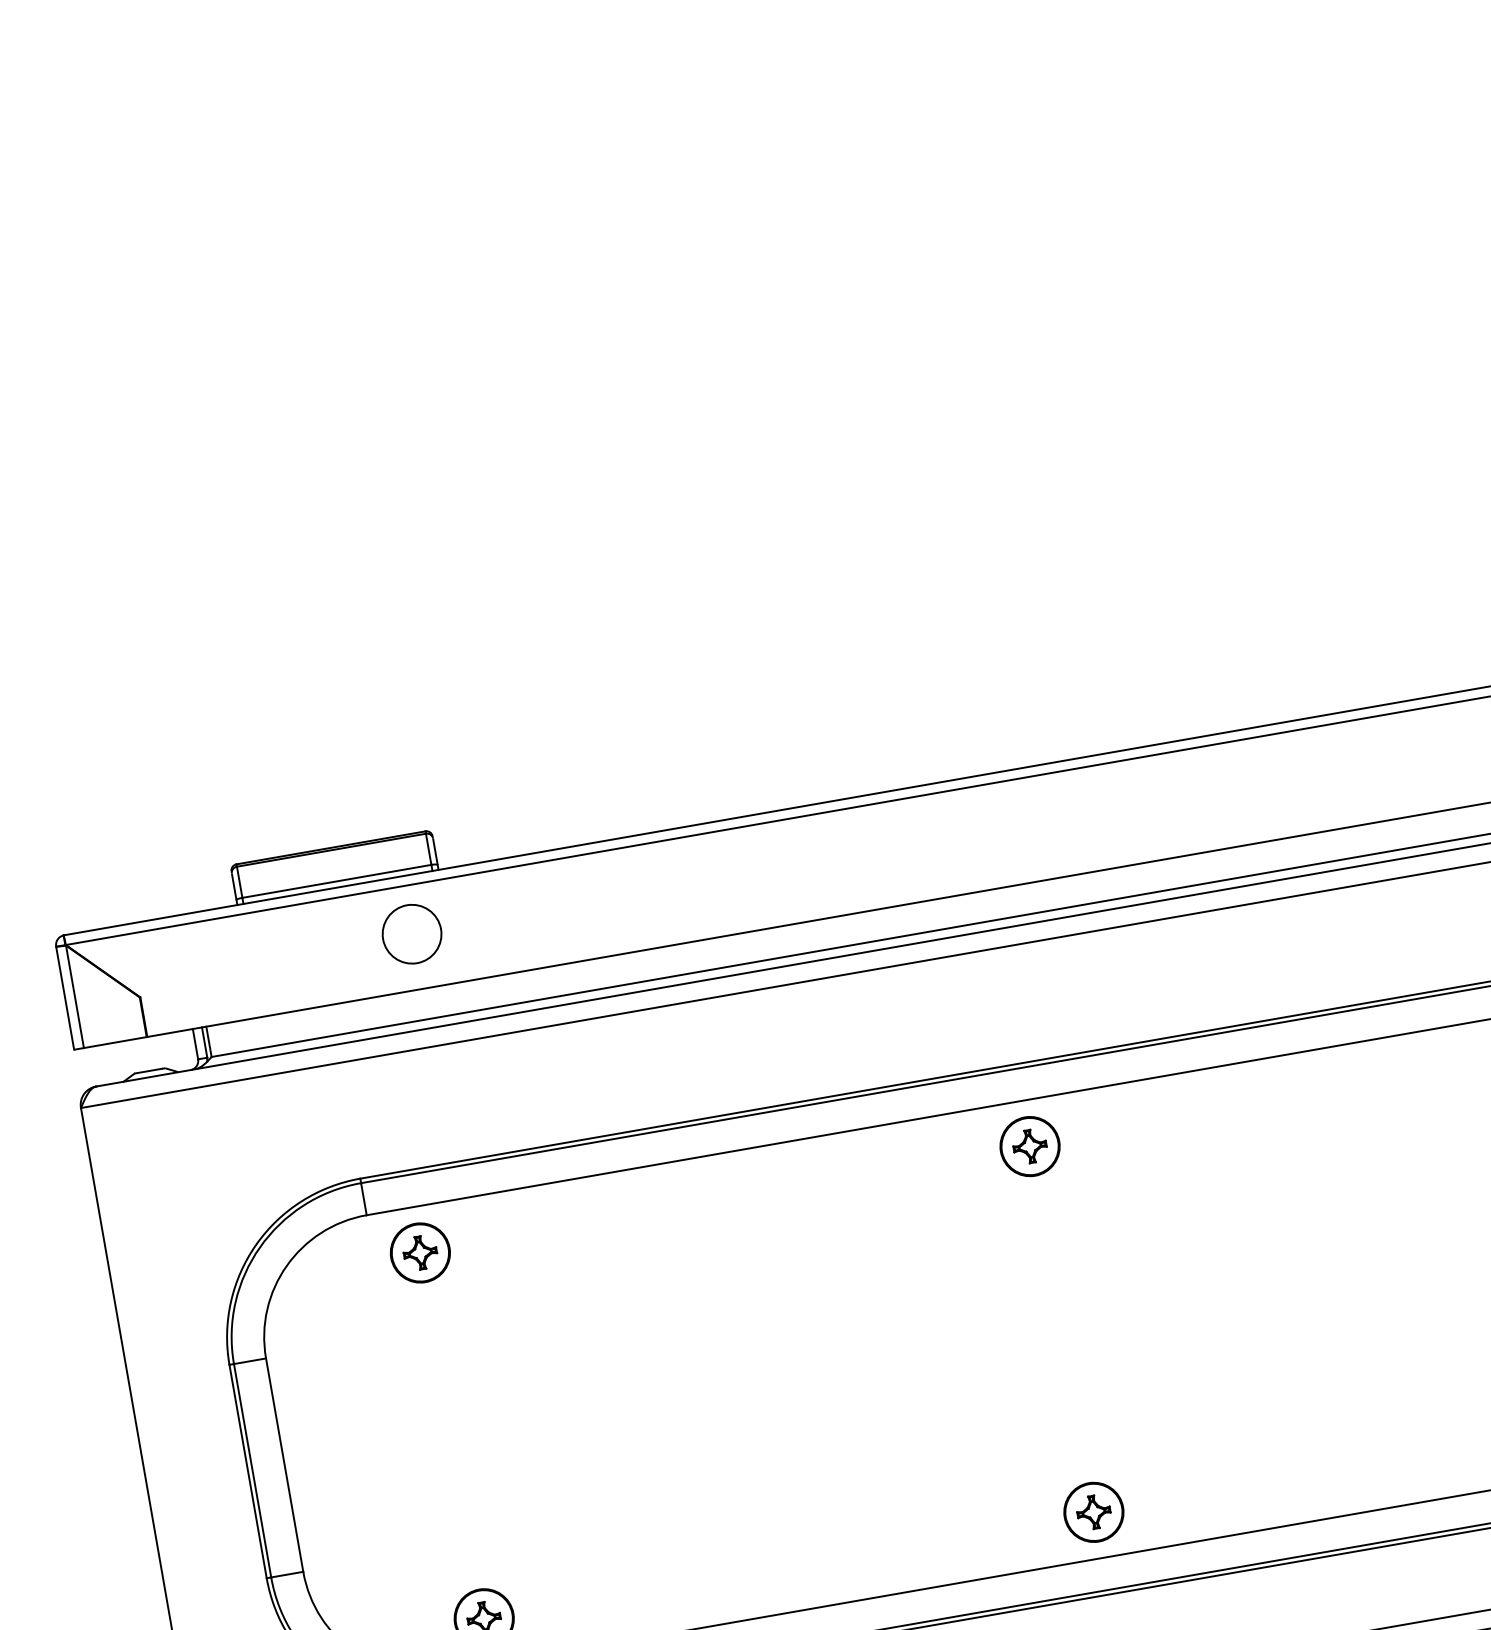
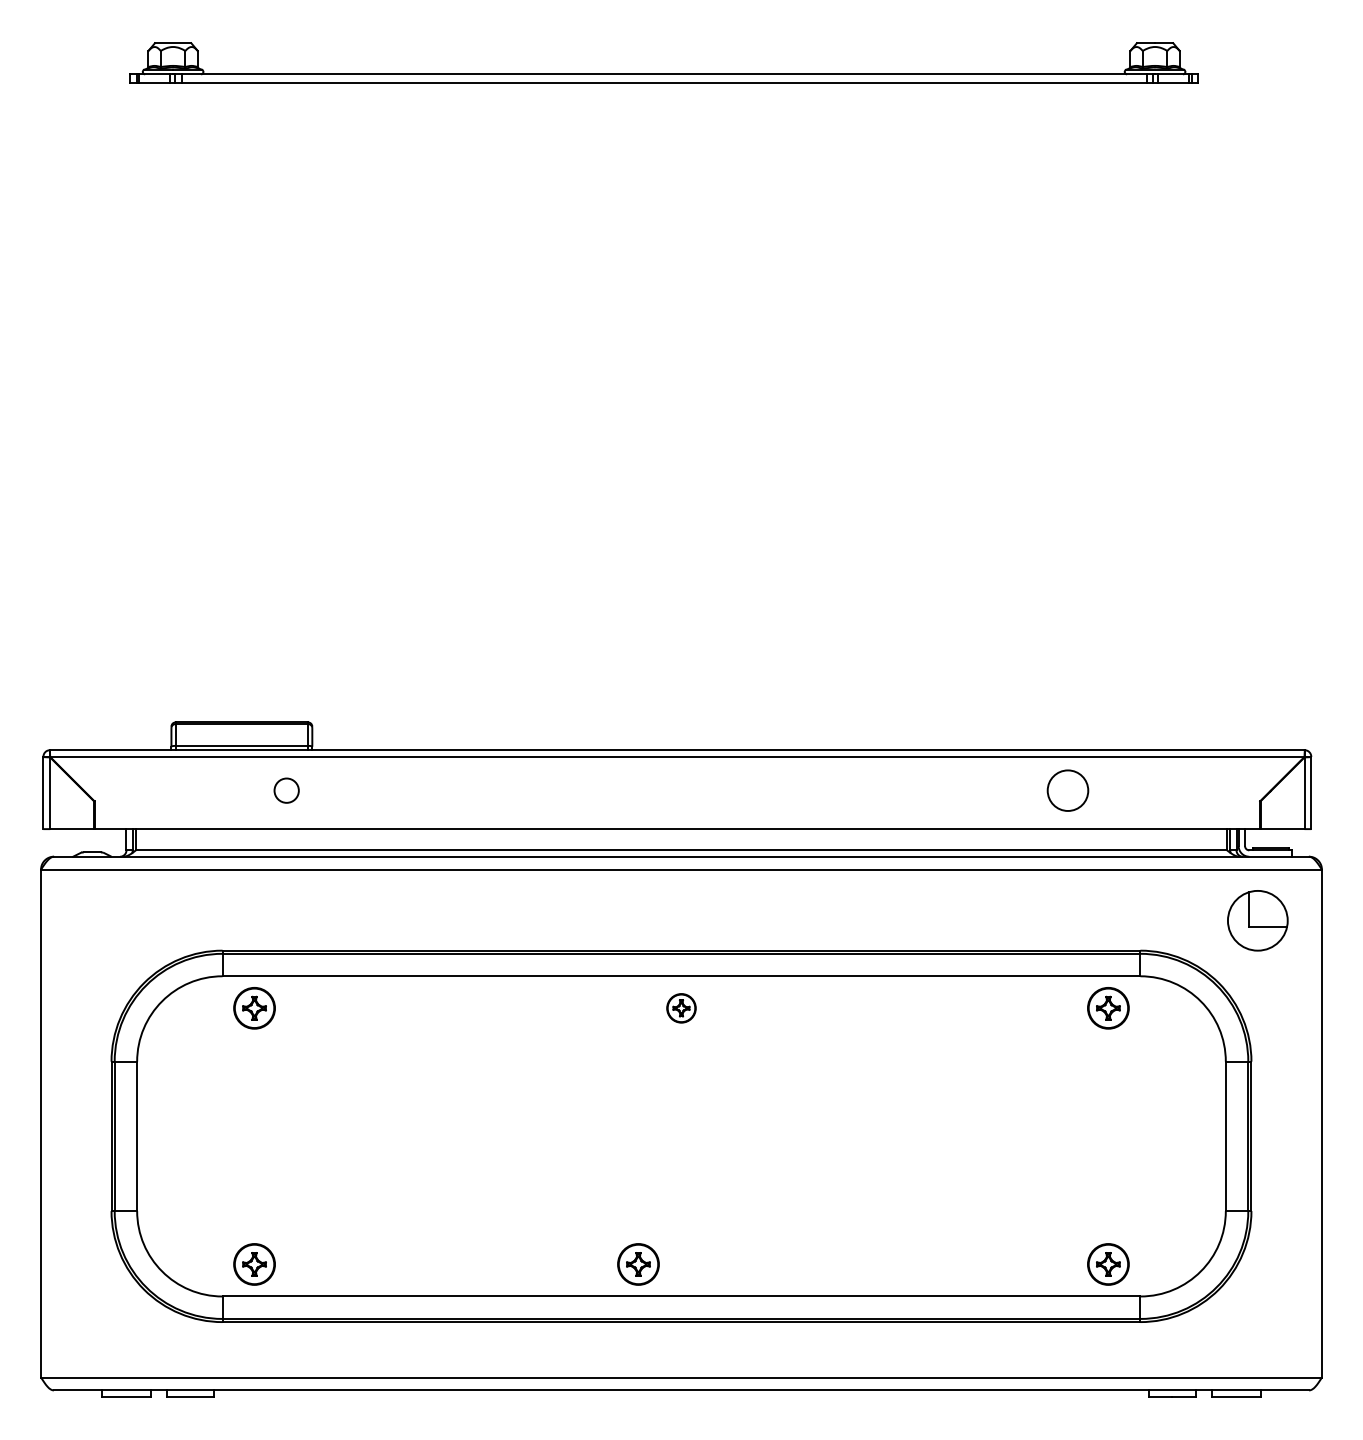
circle: (411, 933) -> (286, 790), size x0.6
part: (1030, 1146) -> (681, 1008), size x0.7
part: (1093, 1512) -> (638, 1264), moved

